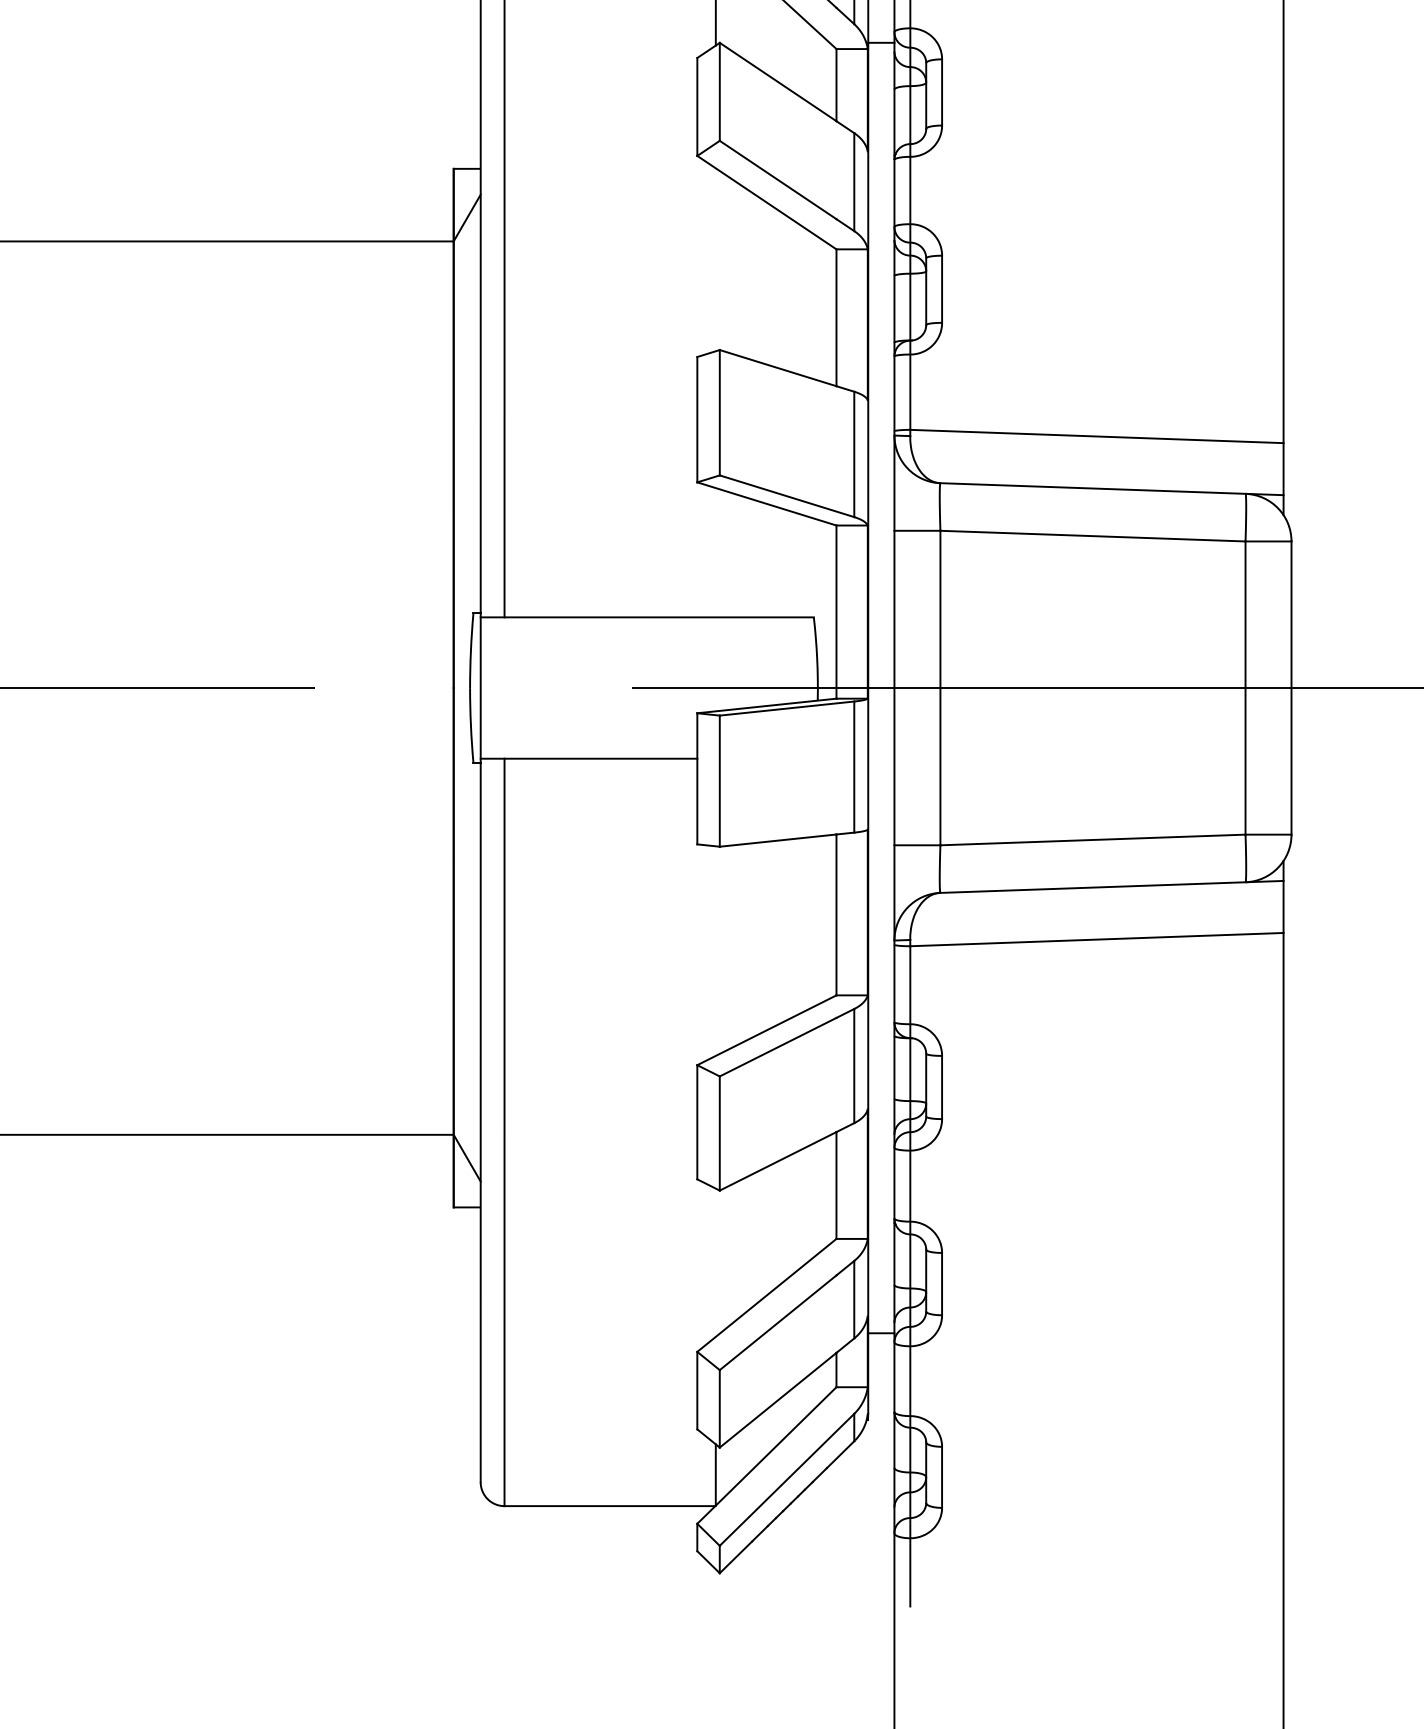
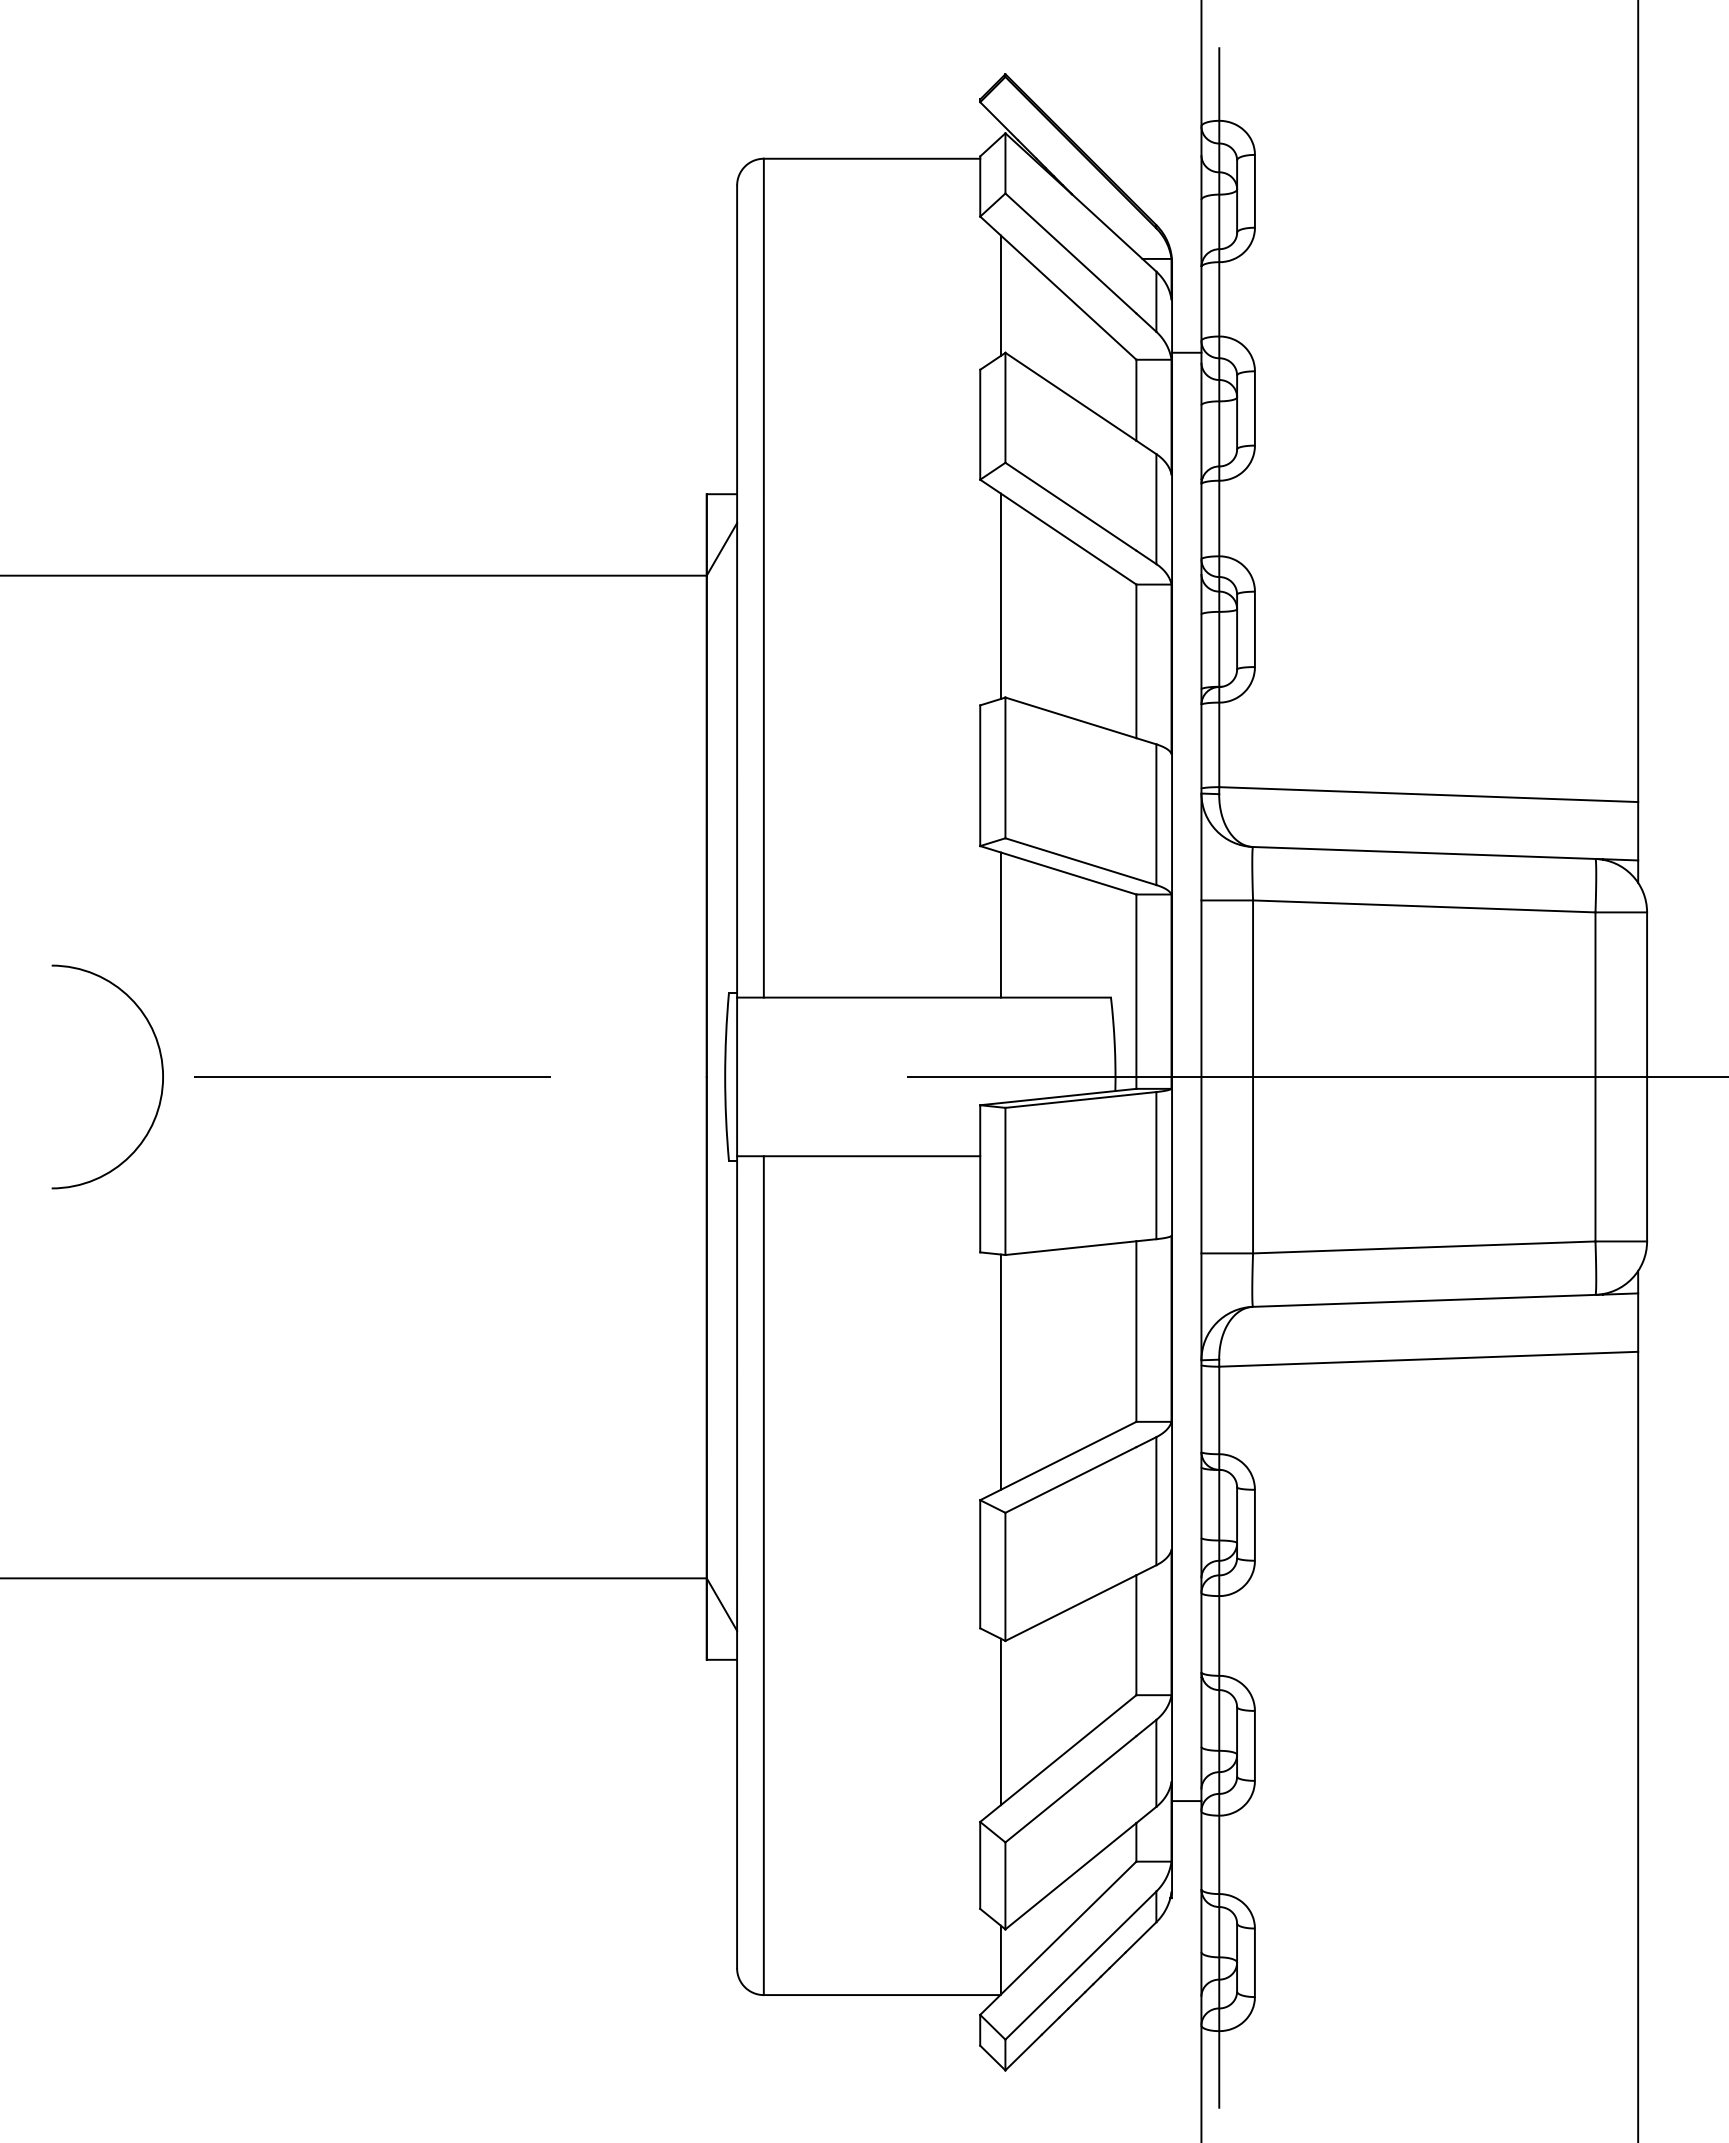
line: (715, 259) -> (1000, 595), added
line: (715, 552) -> (1000, 924), added
line: (715, 950) -> (1000, 1371), added
line: (715, 1262) -> (1000, 1721), added

